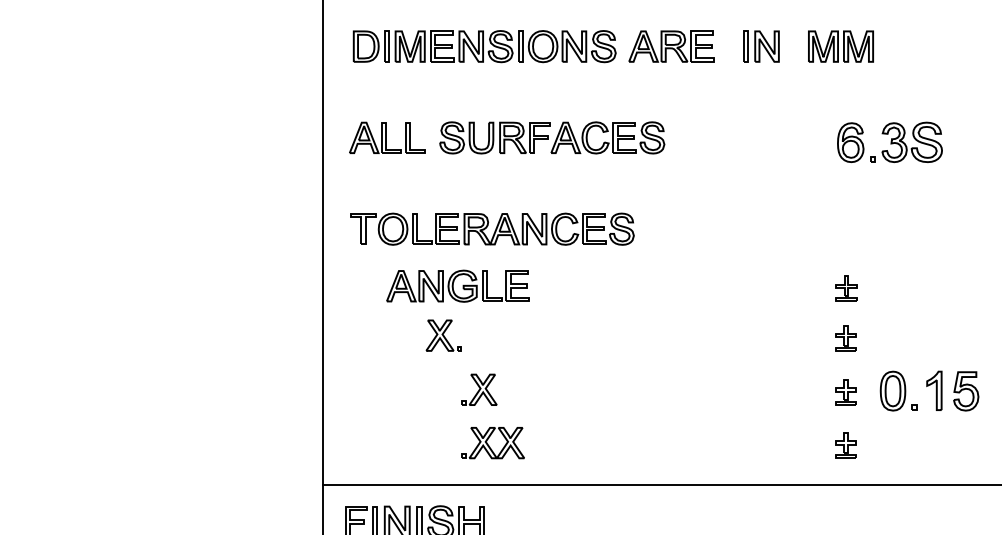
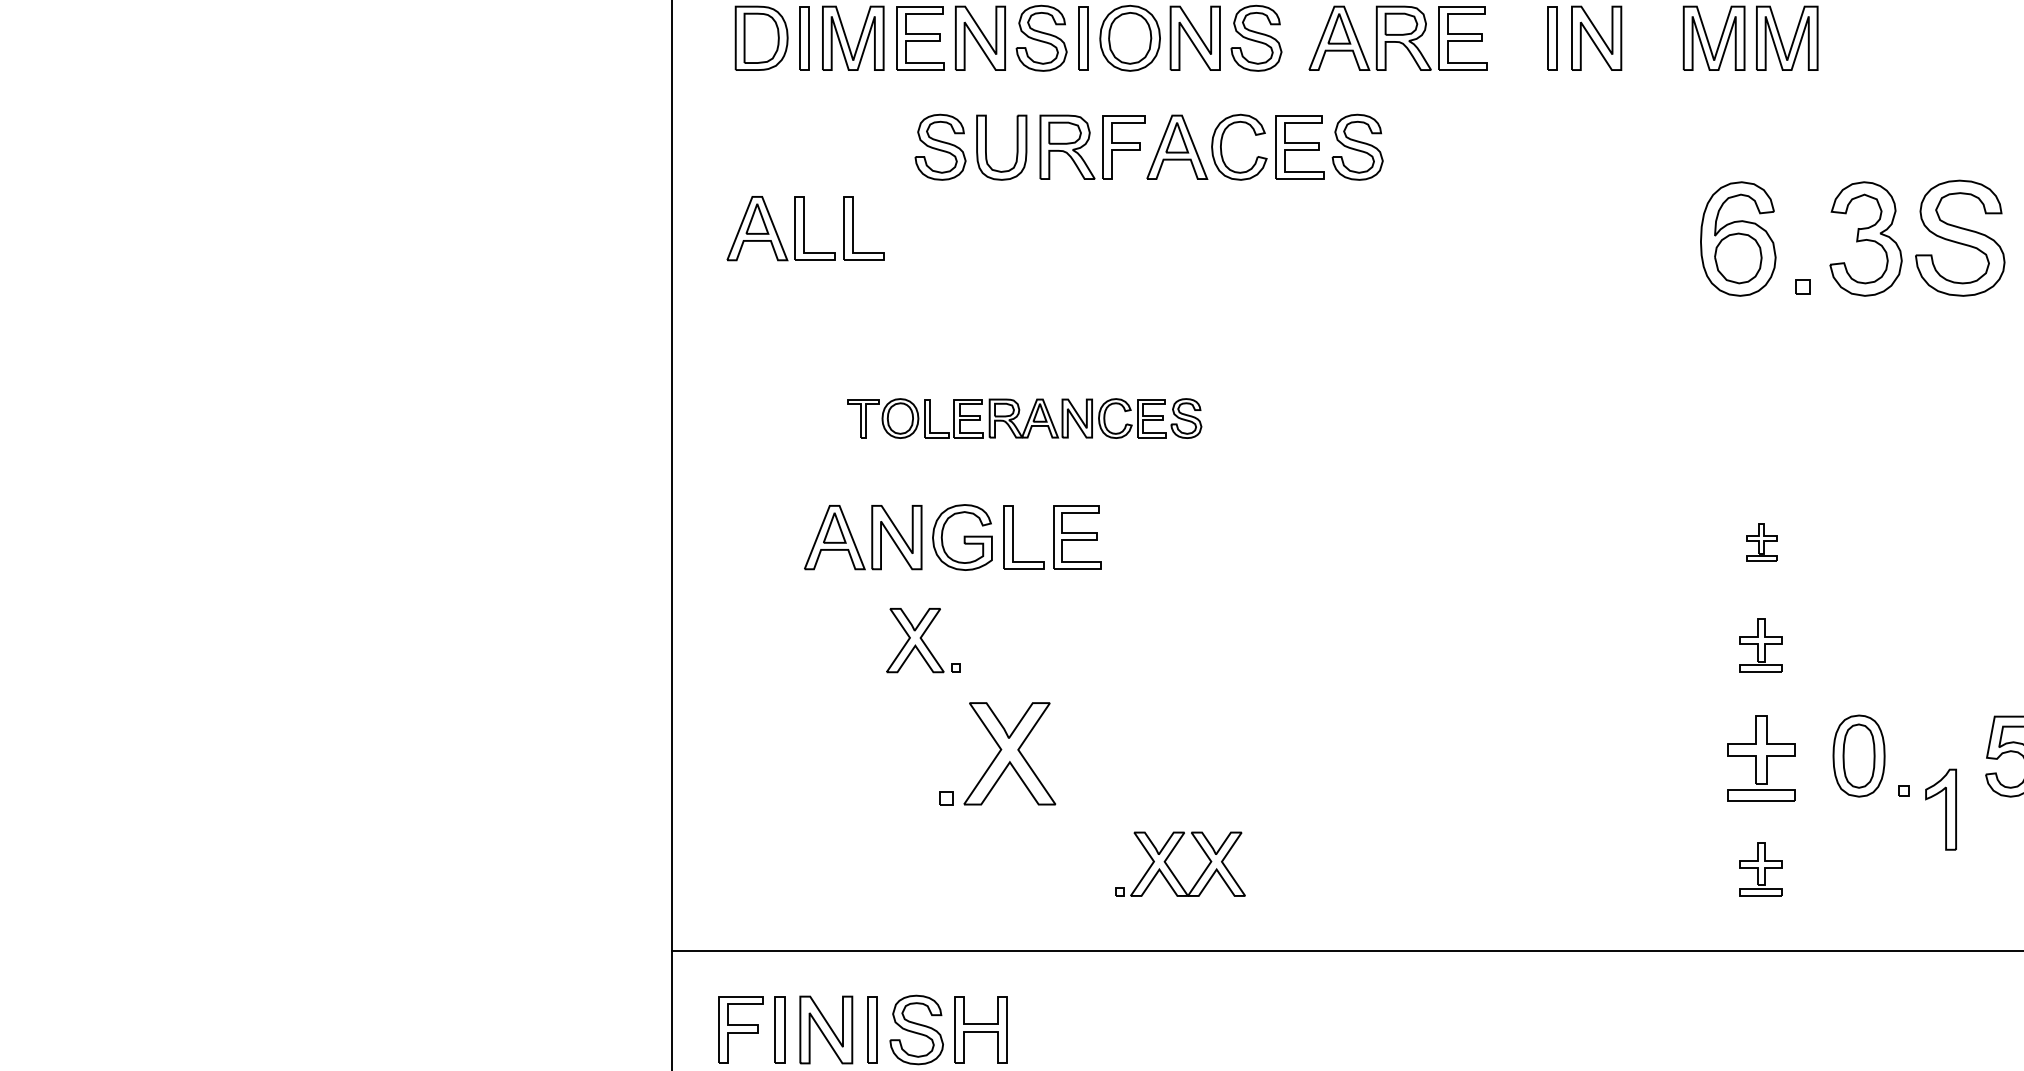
part: (552, 137) -> (1149, 146), moved
part: (889, 141) -> (1851, 236), size x1.4
part: (492, 228) -> (1024, 417), size x0.6
part: (846, 288) -> (1762, 542), size x0.7
part: (479, 389) -> (997, 752), size x1.6
part: (934, 390) -> (1941, 808), moved
part: (845, 392) -> (1760, 758), size x1.6
part: (492, 443) -> (1178, 865), moved

